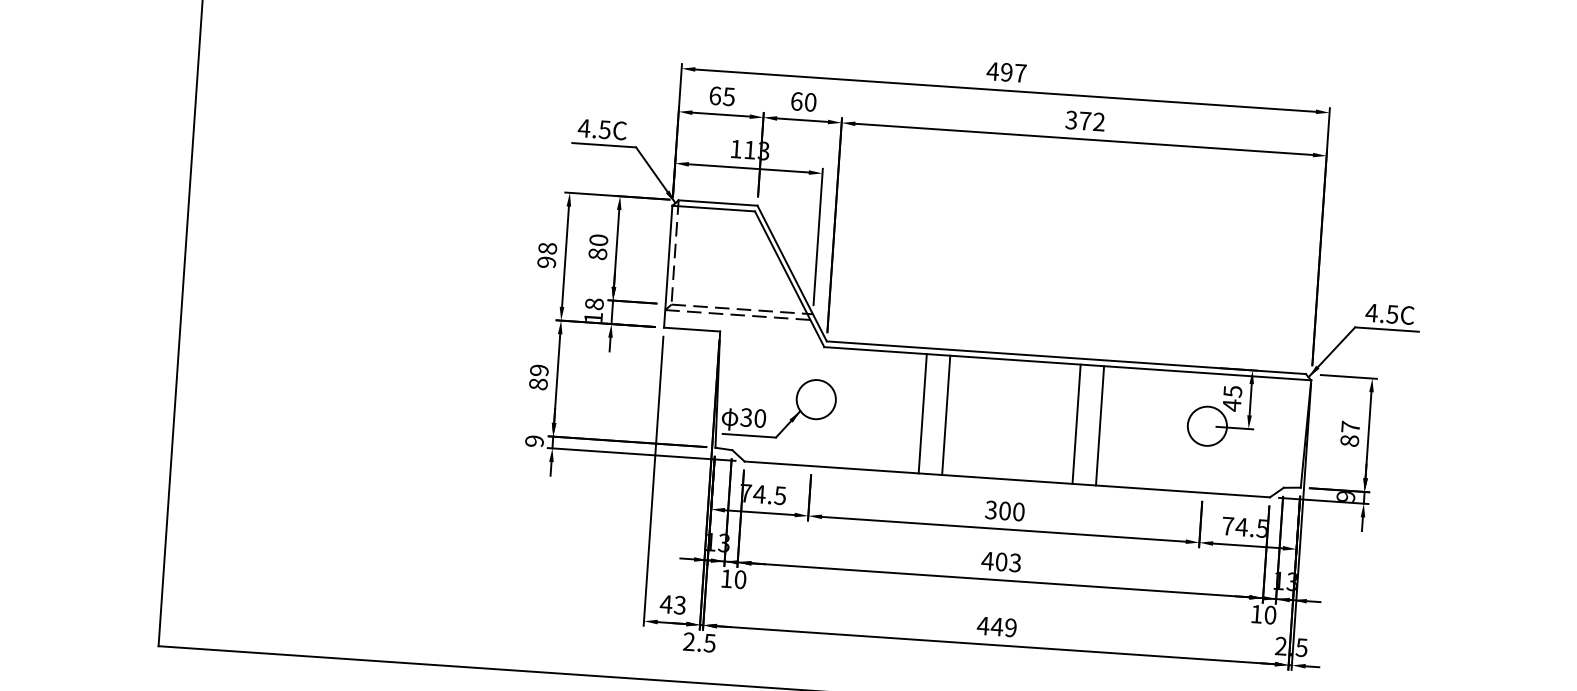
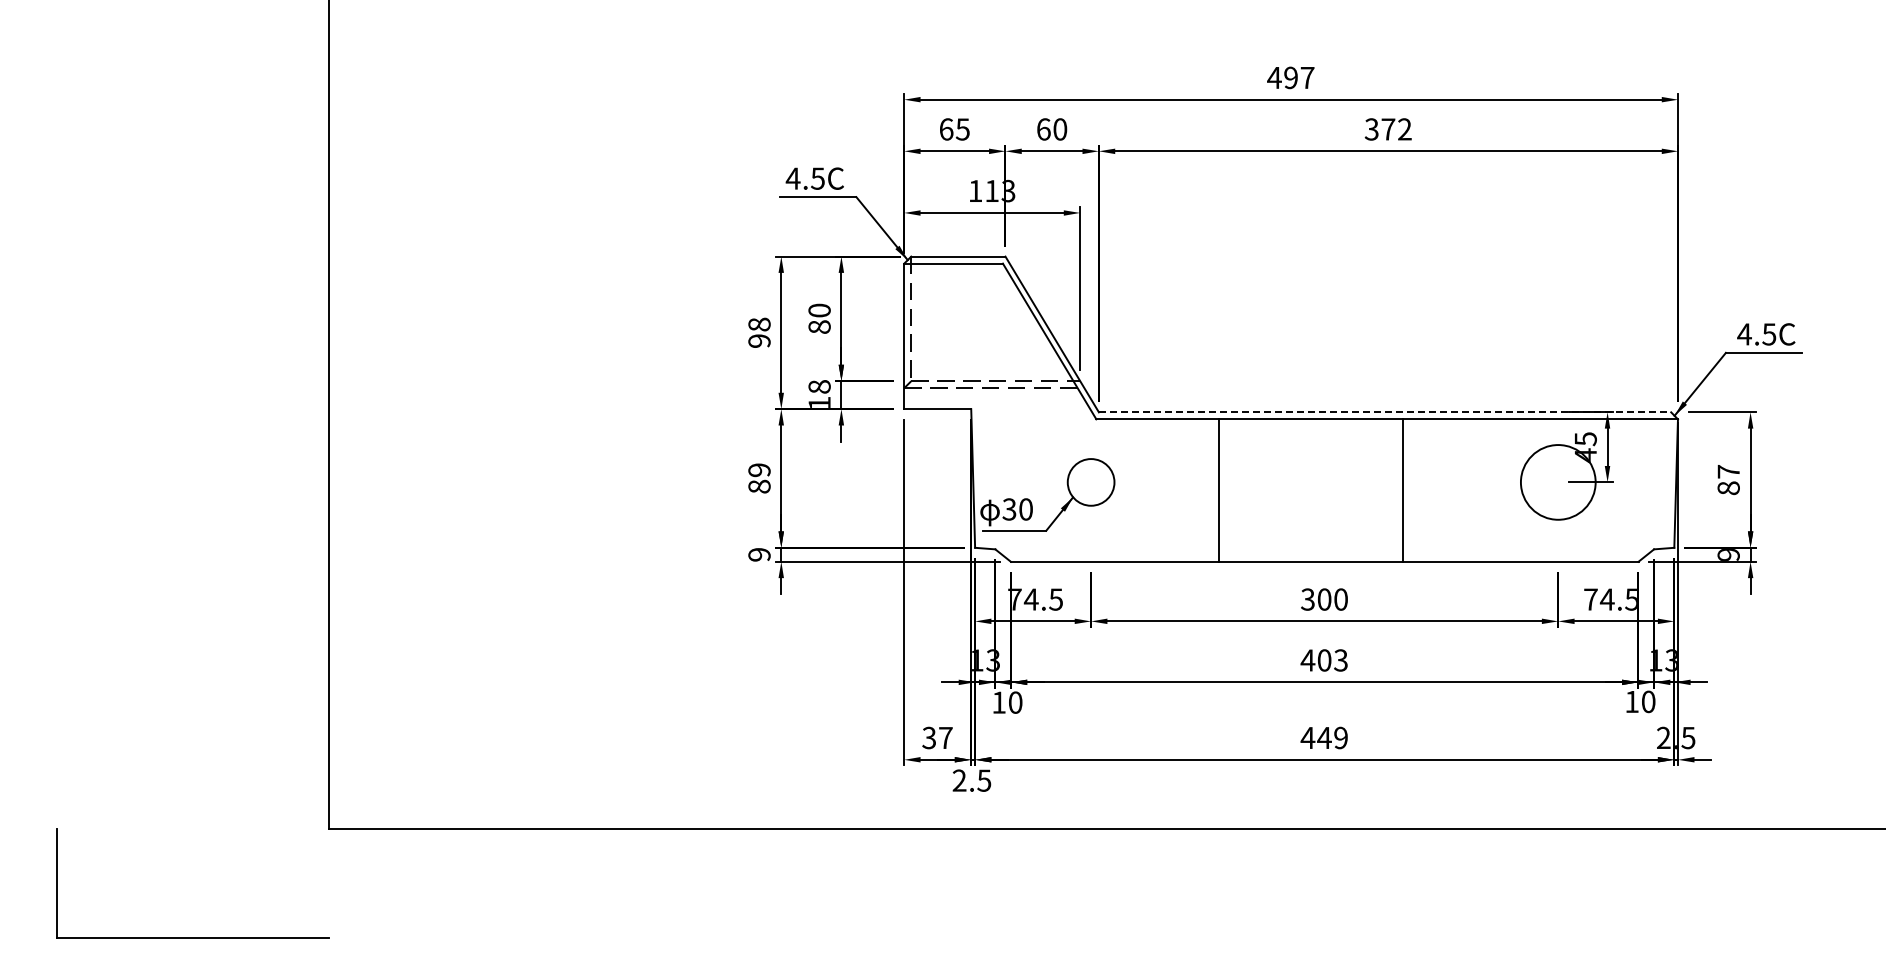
line: (1066, 357) -> (1385, 412), solid -> dashed
line: (945, 415) -> (1246, 490), removed
line: (1099, 425) -> (1430, 490), removed
circle: (1206, 426) -> (1557, 482), size x1.6
text: (672, 604) -> (936, 737), 43 -> 37

